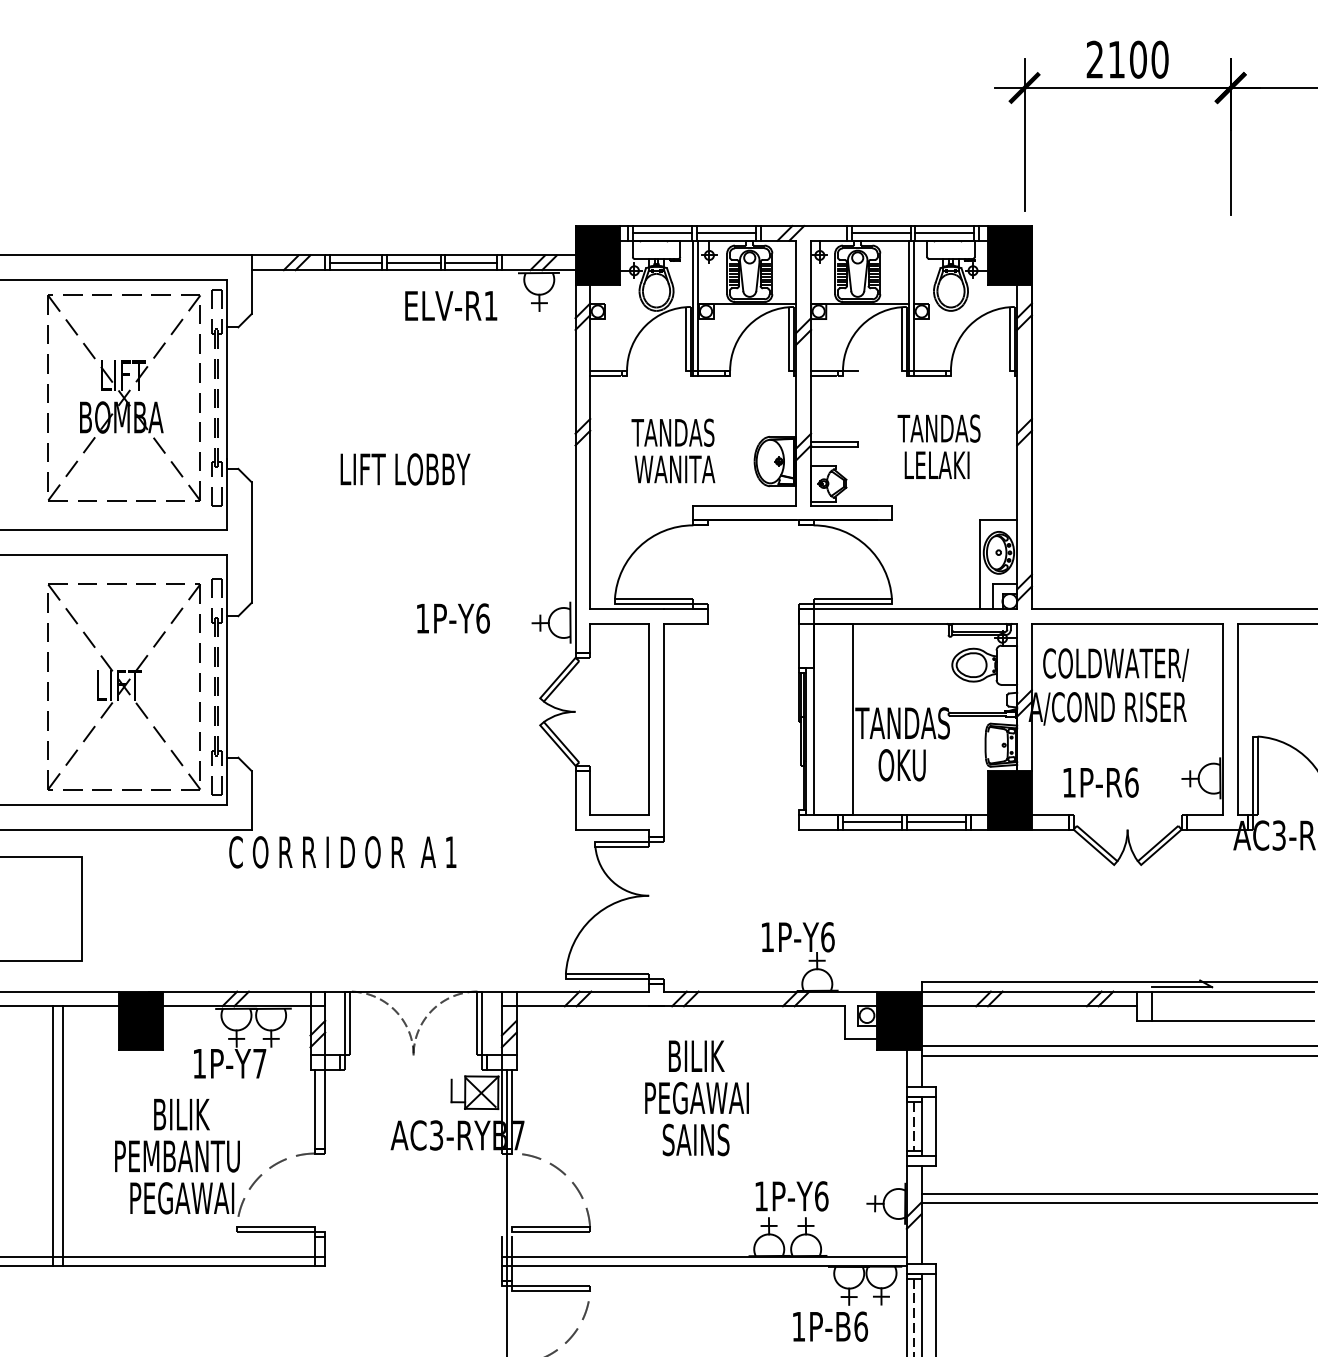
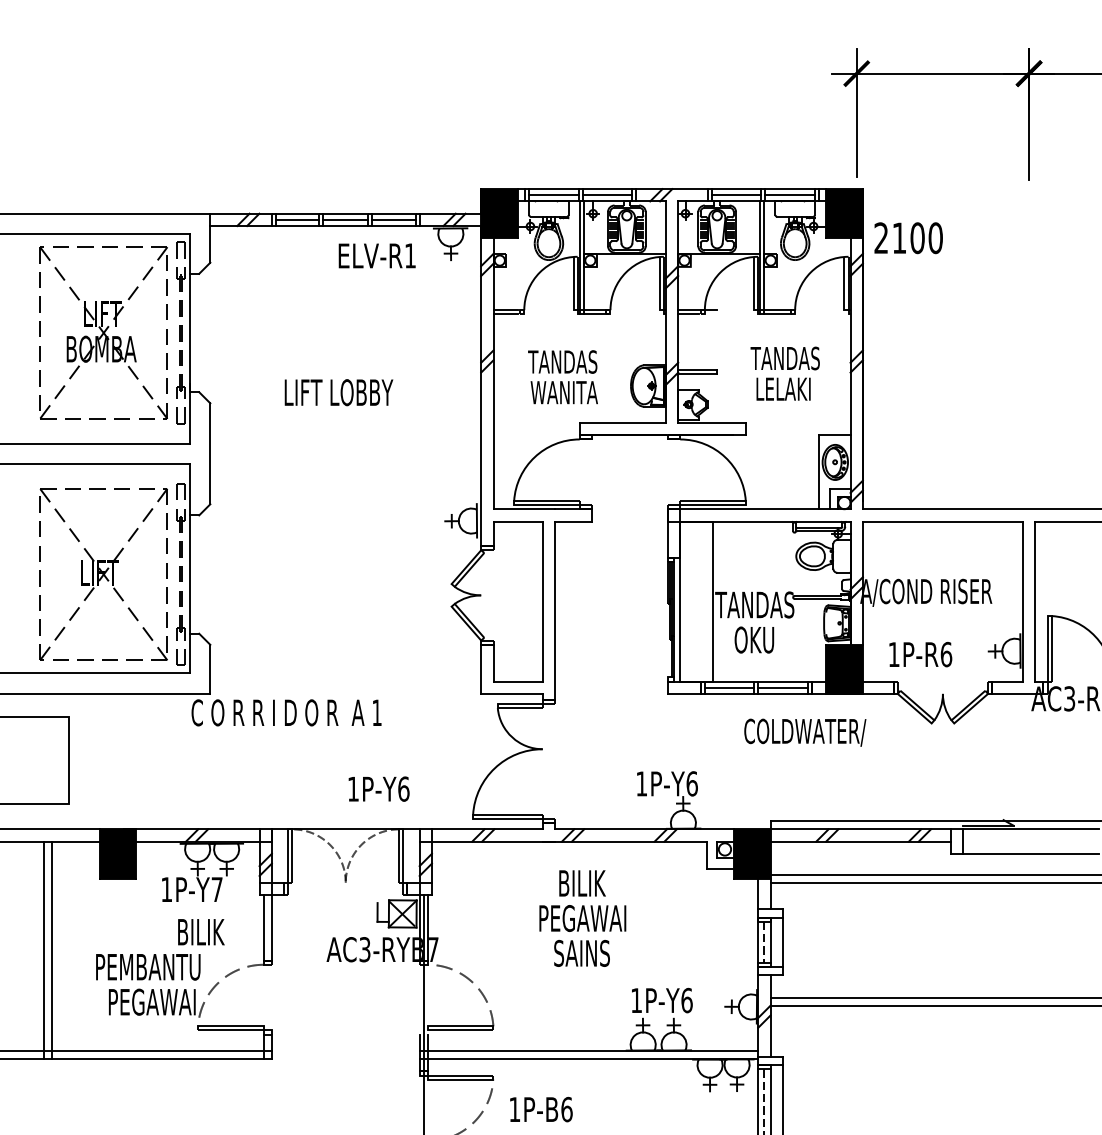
text: (1127, 59) -> (908, 237), moved
text: (453, 618) -> (379, 789), moved
text: (1115, 664) -> (804, 732), moved
text: (181, 1114) -> (201, 932), moved
text: (830, 1326) -> (541, 1109), moved

